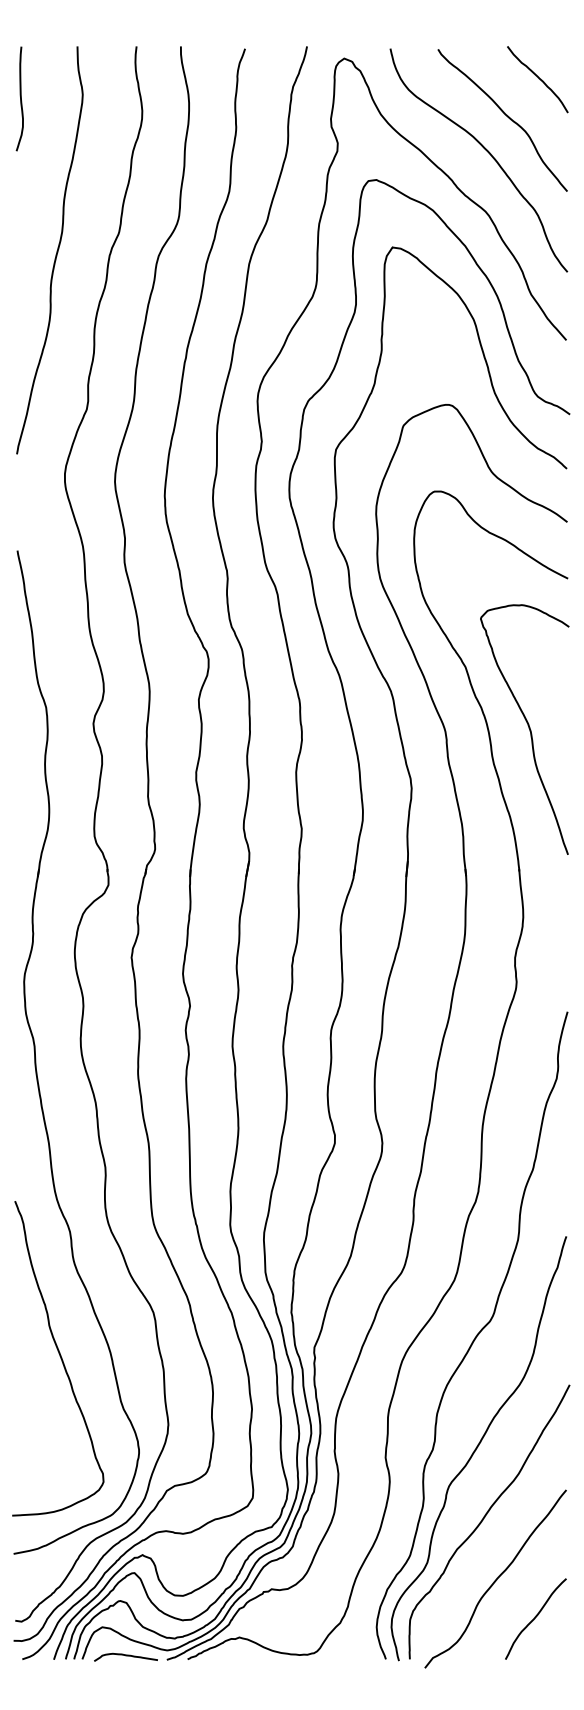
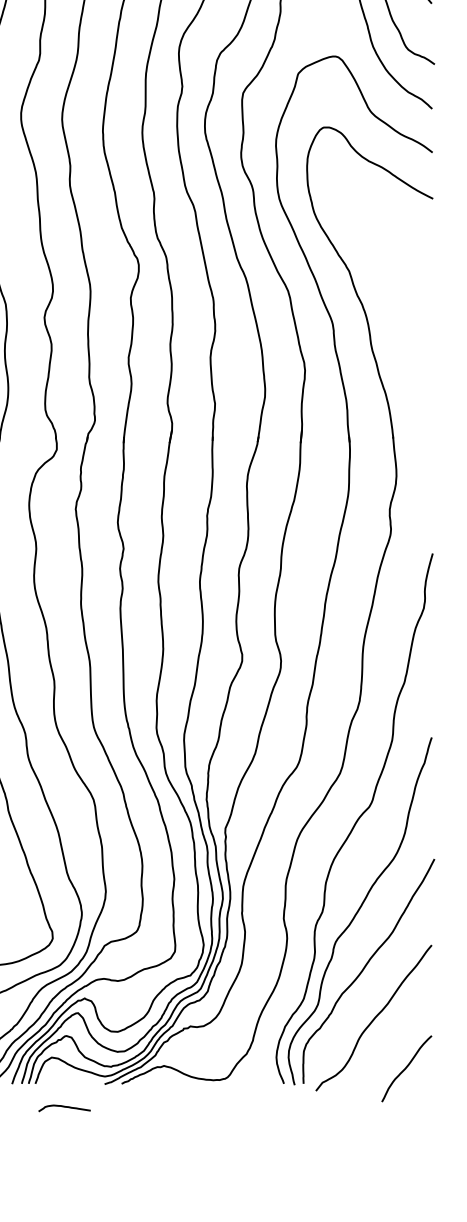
curve: (528, 728) -> (400, 321), removed
curve: (535, 1618) -> (406, 1068), moved
curve: (125, 1656) -> (64, 1107), moved

